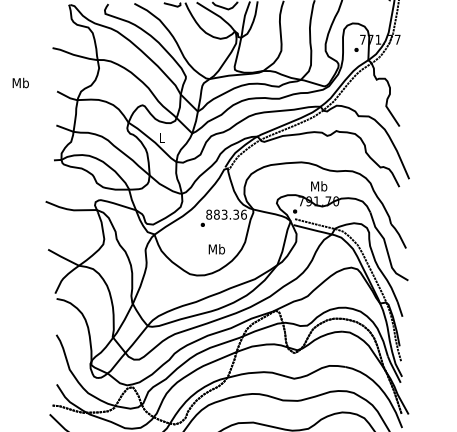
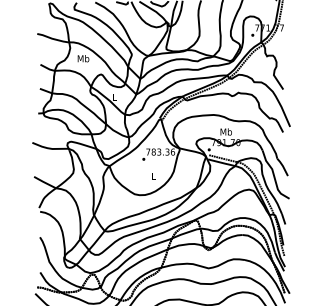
text: (20, 82) -> (83, 58), moved
text: (209, 214) -> (148, 151), 883.36 -> 783.36
text: (216, 249) -> (153, 176), Mb -> L

